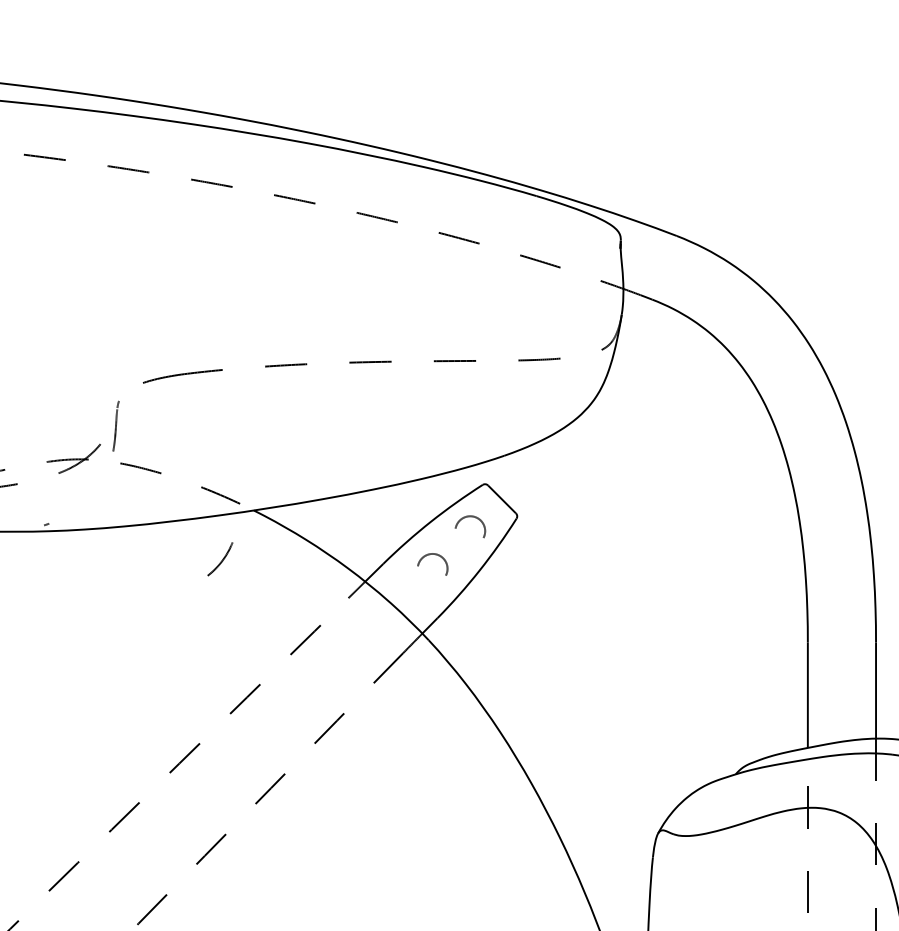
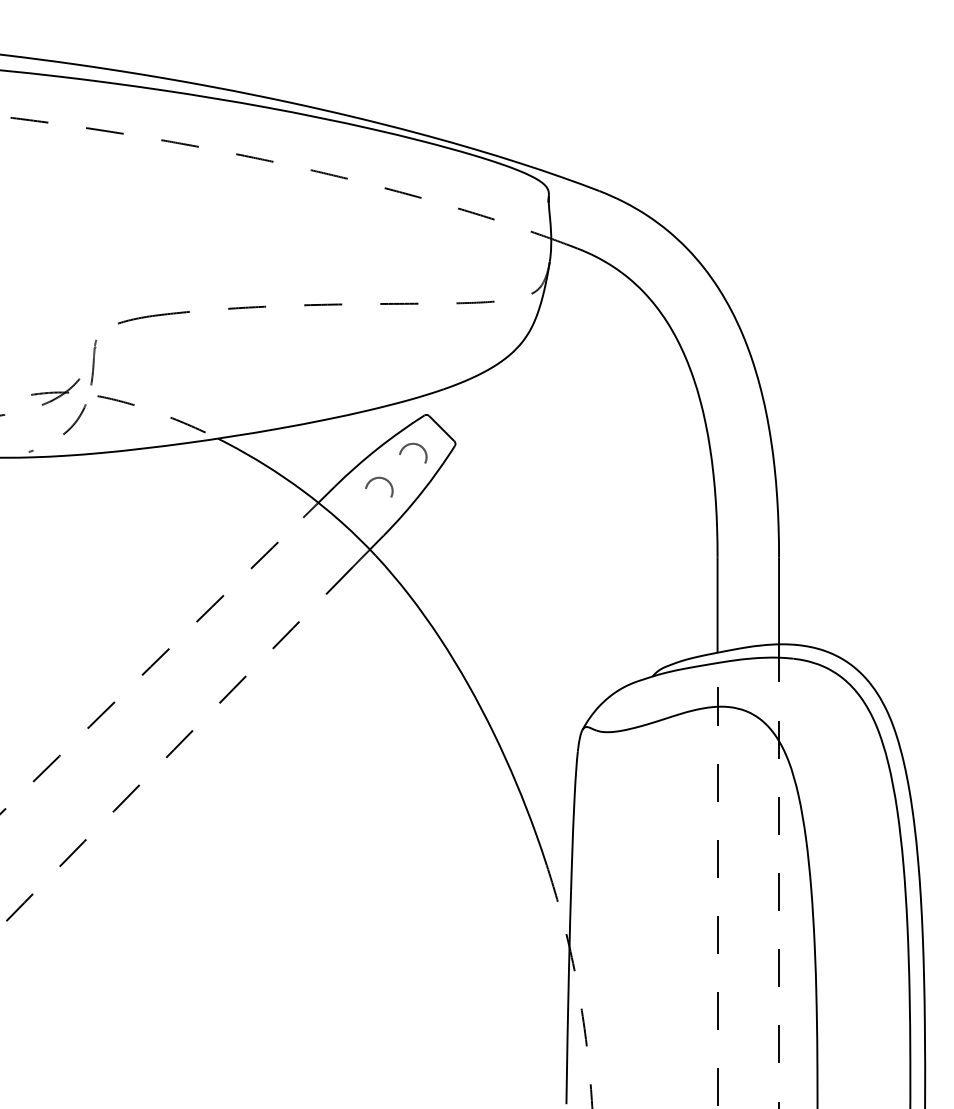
curve: (221, 560) -> (75, 420), moved

